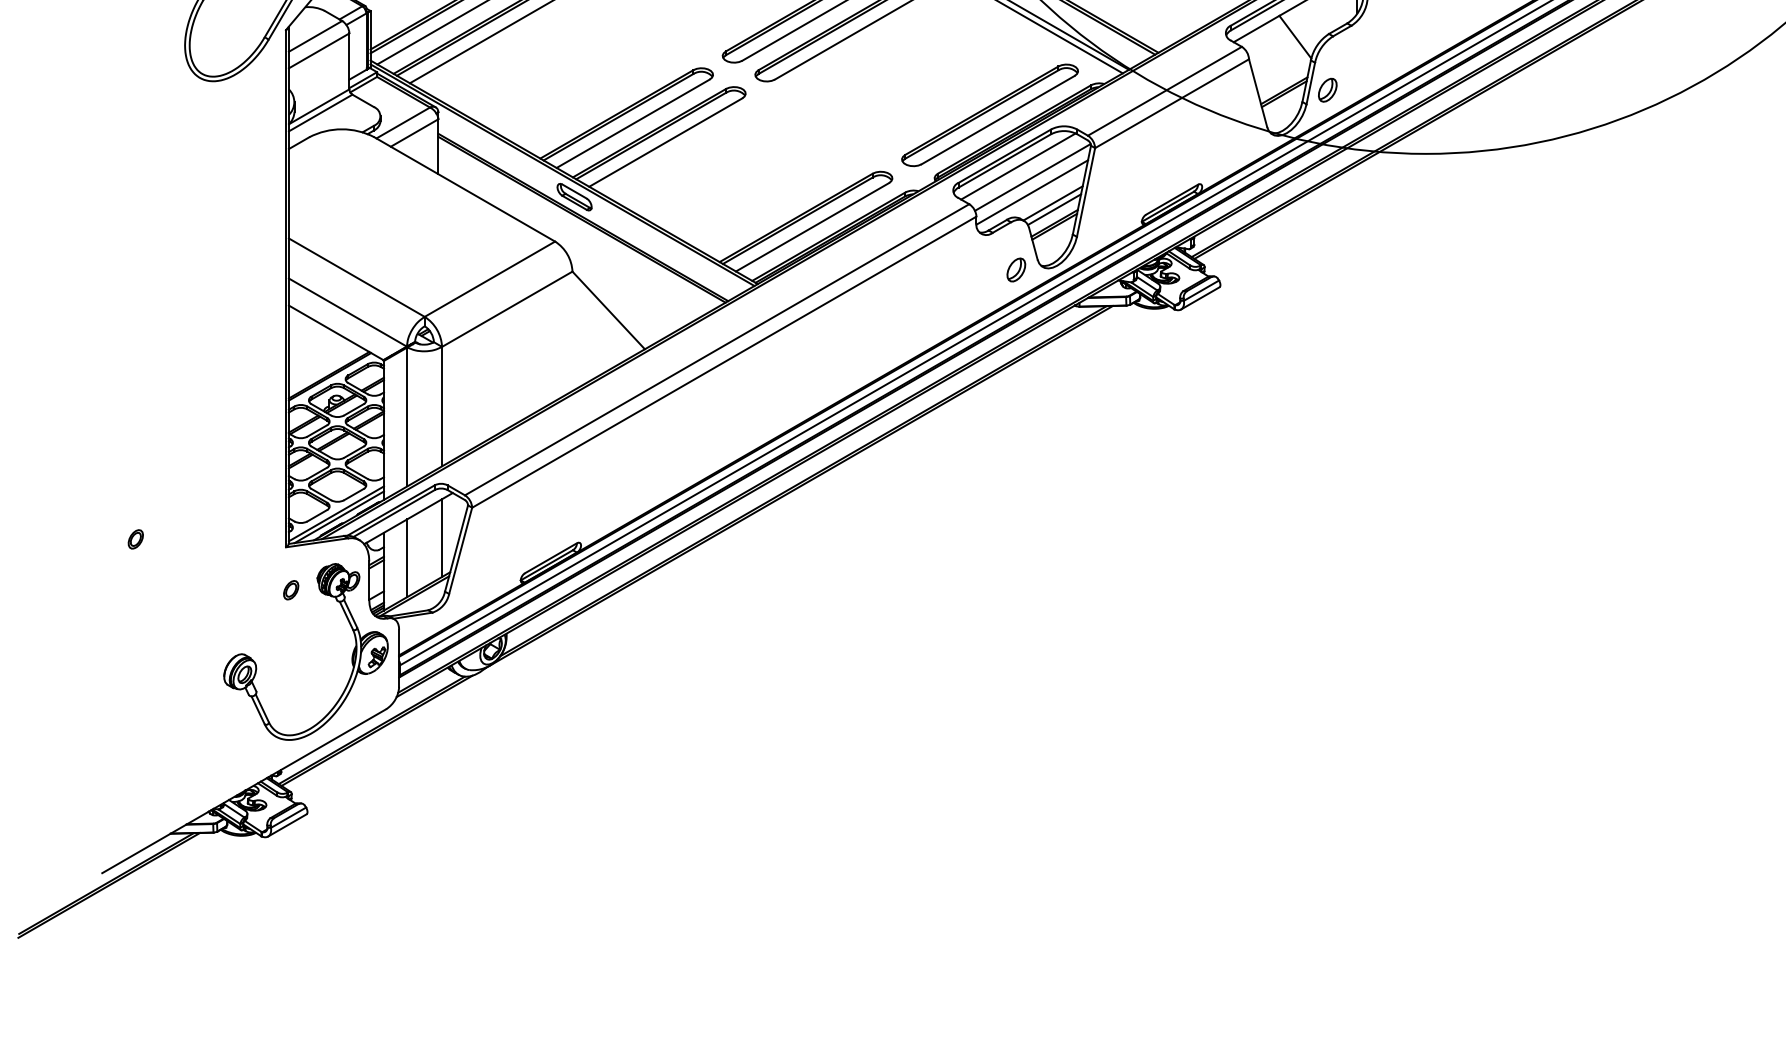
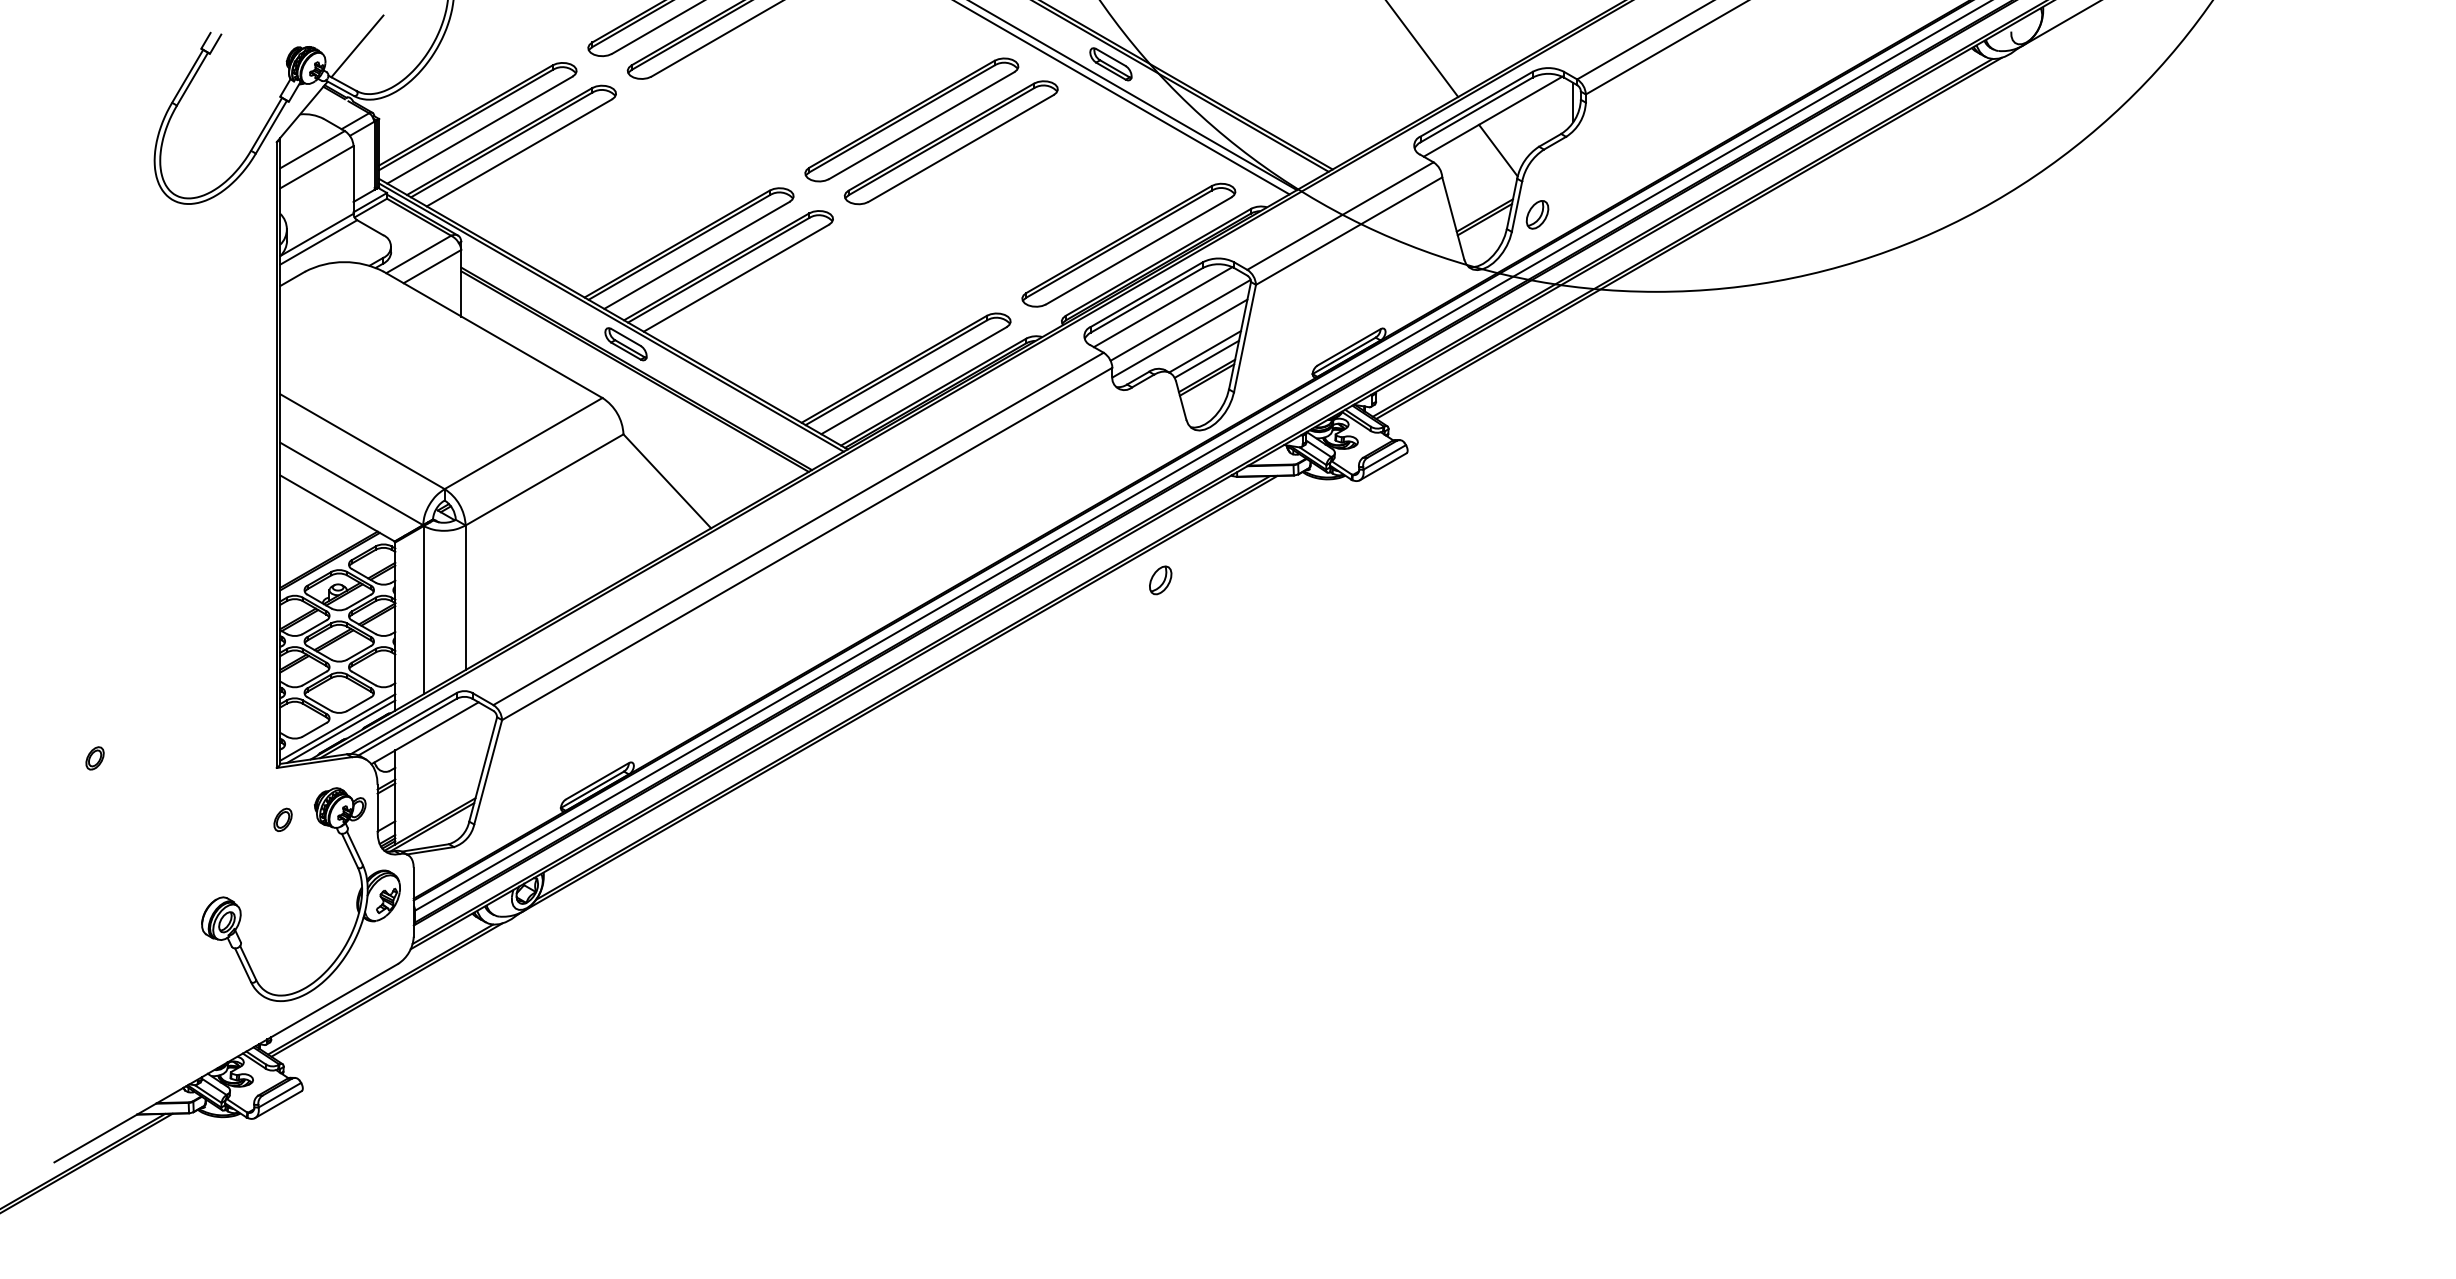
part: (1016, 270) -> (1160, 580), moved
line: (441, 537) -> (465, 756), removed
line: (407, 558) -> (423, 781), removed

